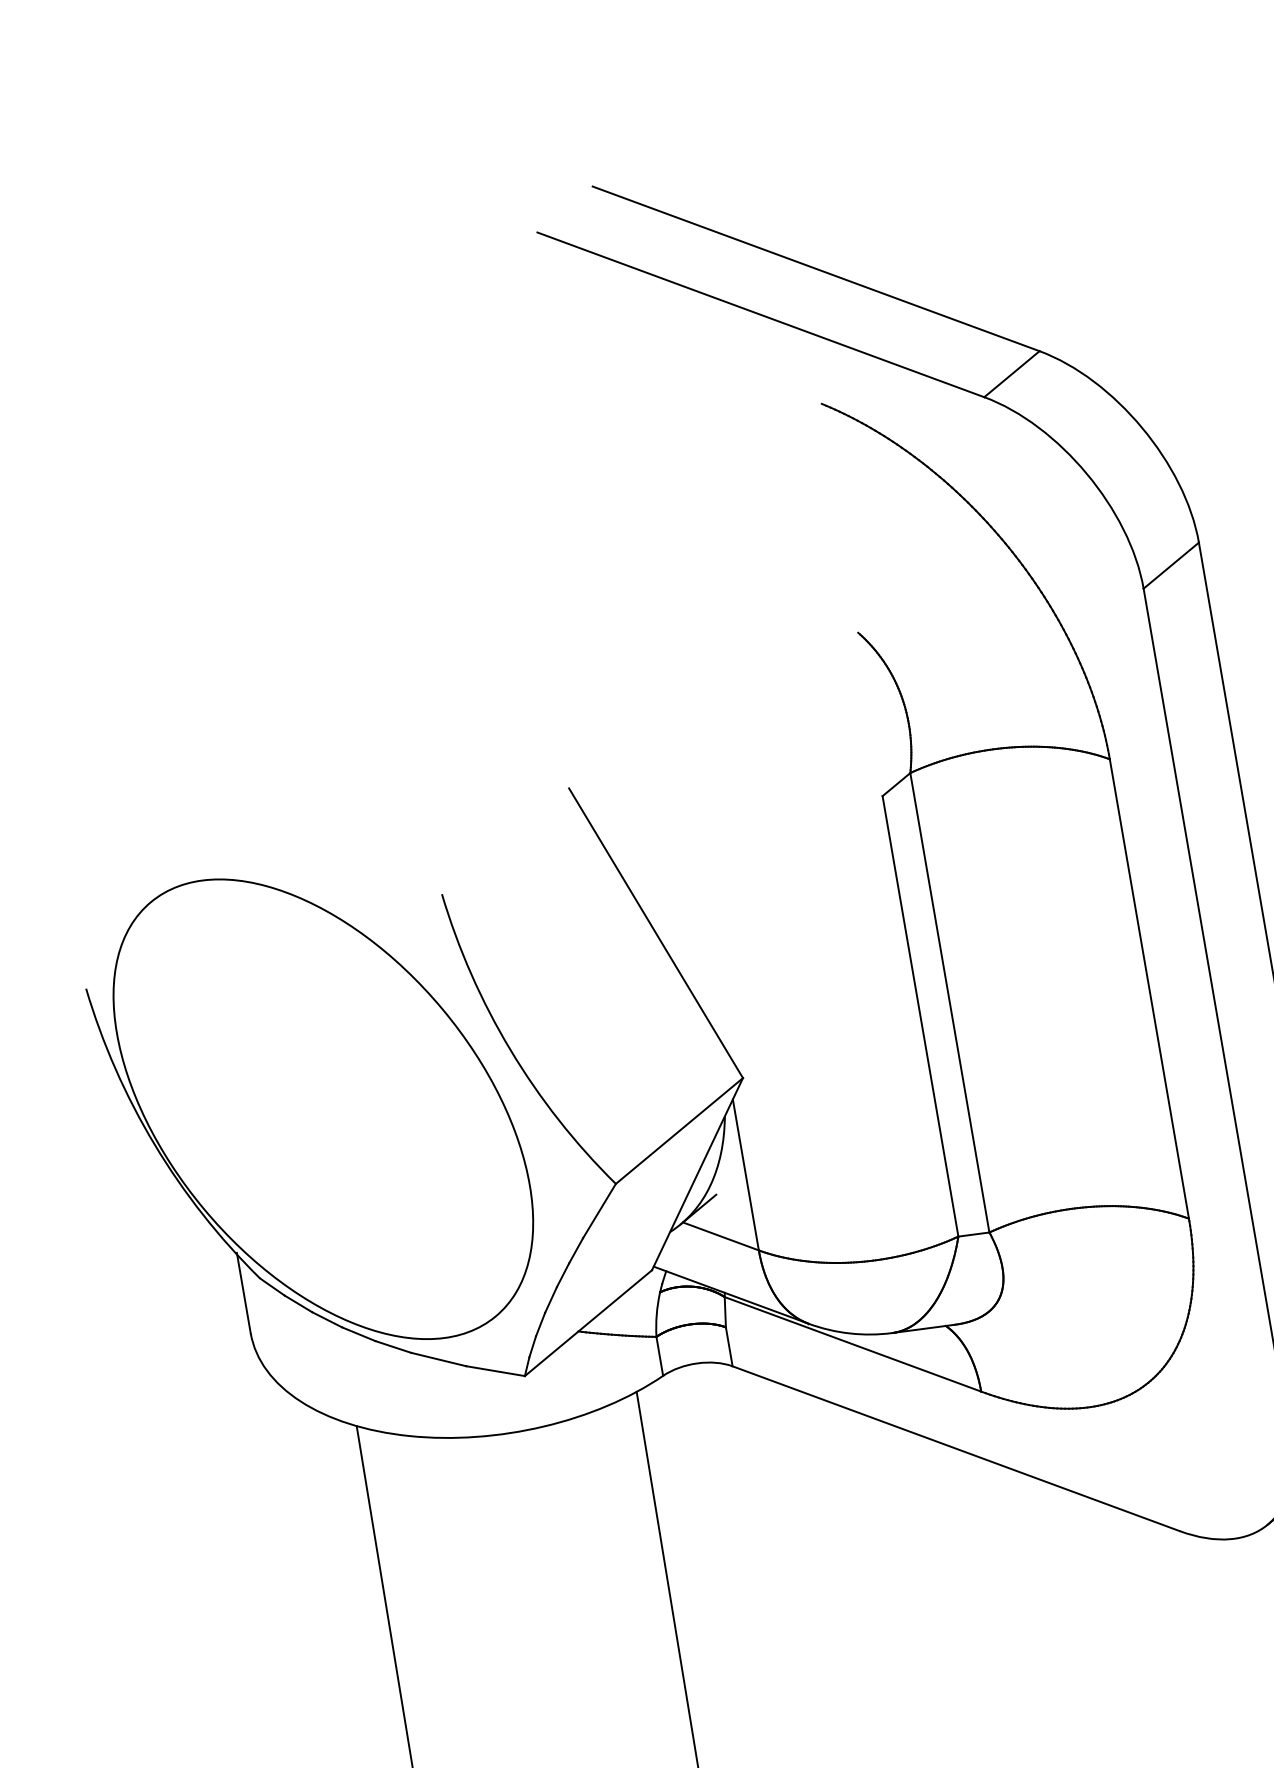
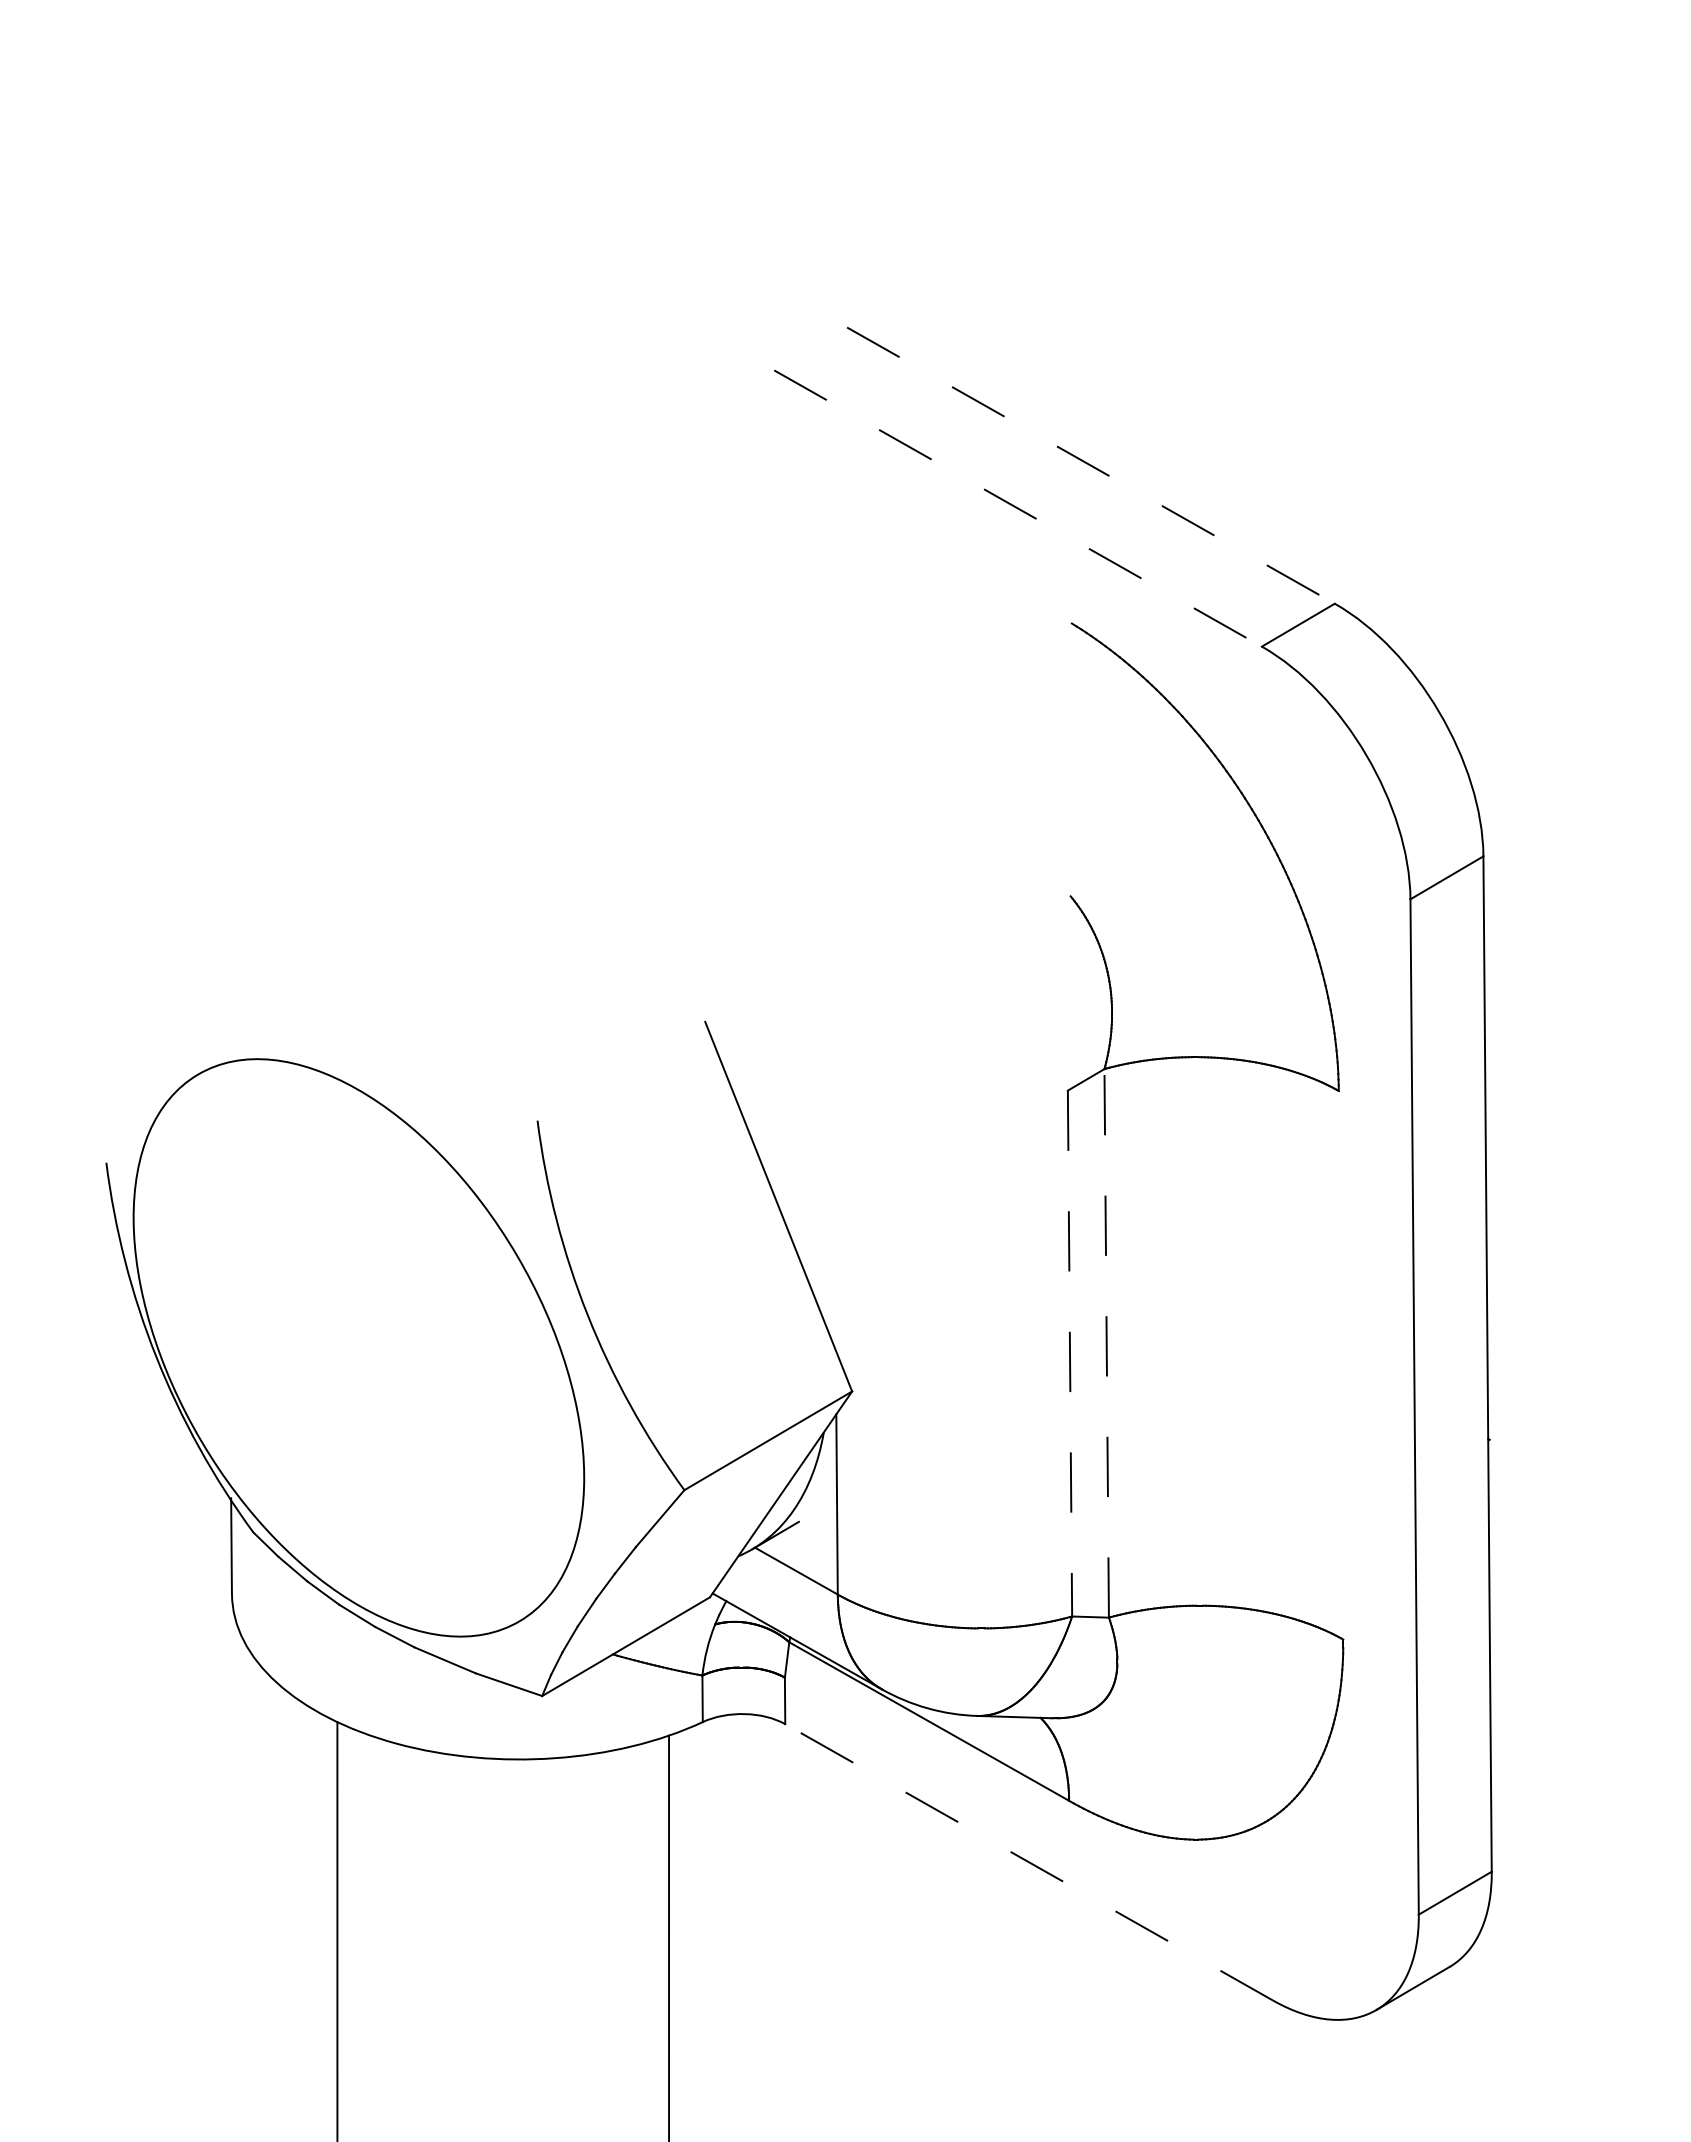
line: (816, 268) -> (1091, 465), solid -> dashed
line: (761, 314) -> (1018, 508), solid -> dashed
line: (1148, 988) -> (1340, 1364), removed
line: (949, 1002) -> (1106, 1342), solid -> dashed
line: (920, 1016) -> (1070, 1353), solid -> dashed
line: (955, 1448) -> (1028, 1862), solid -> dashed

